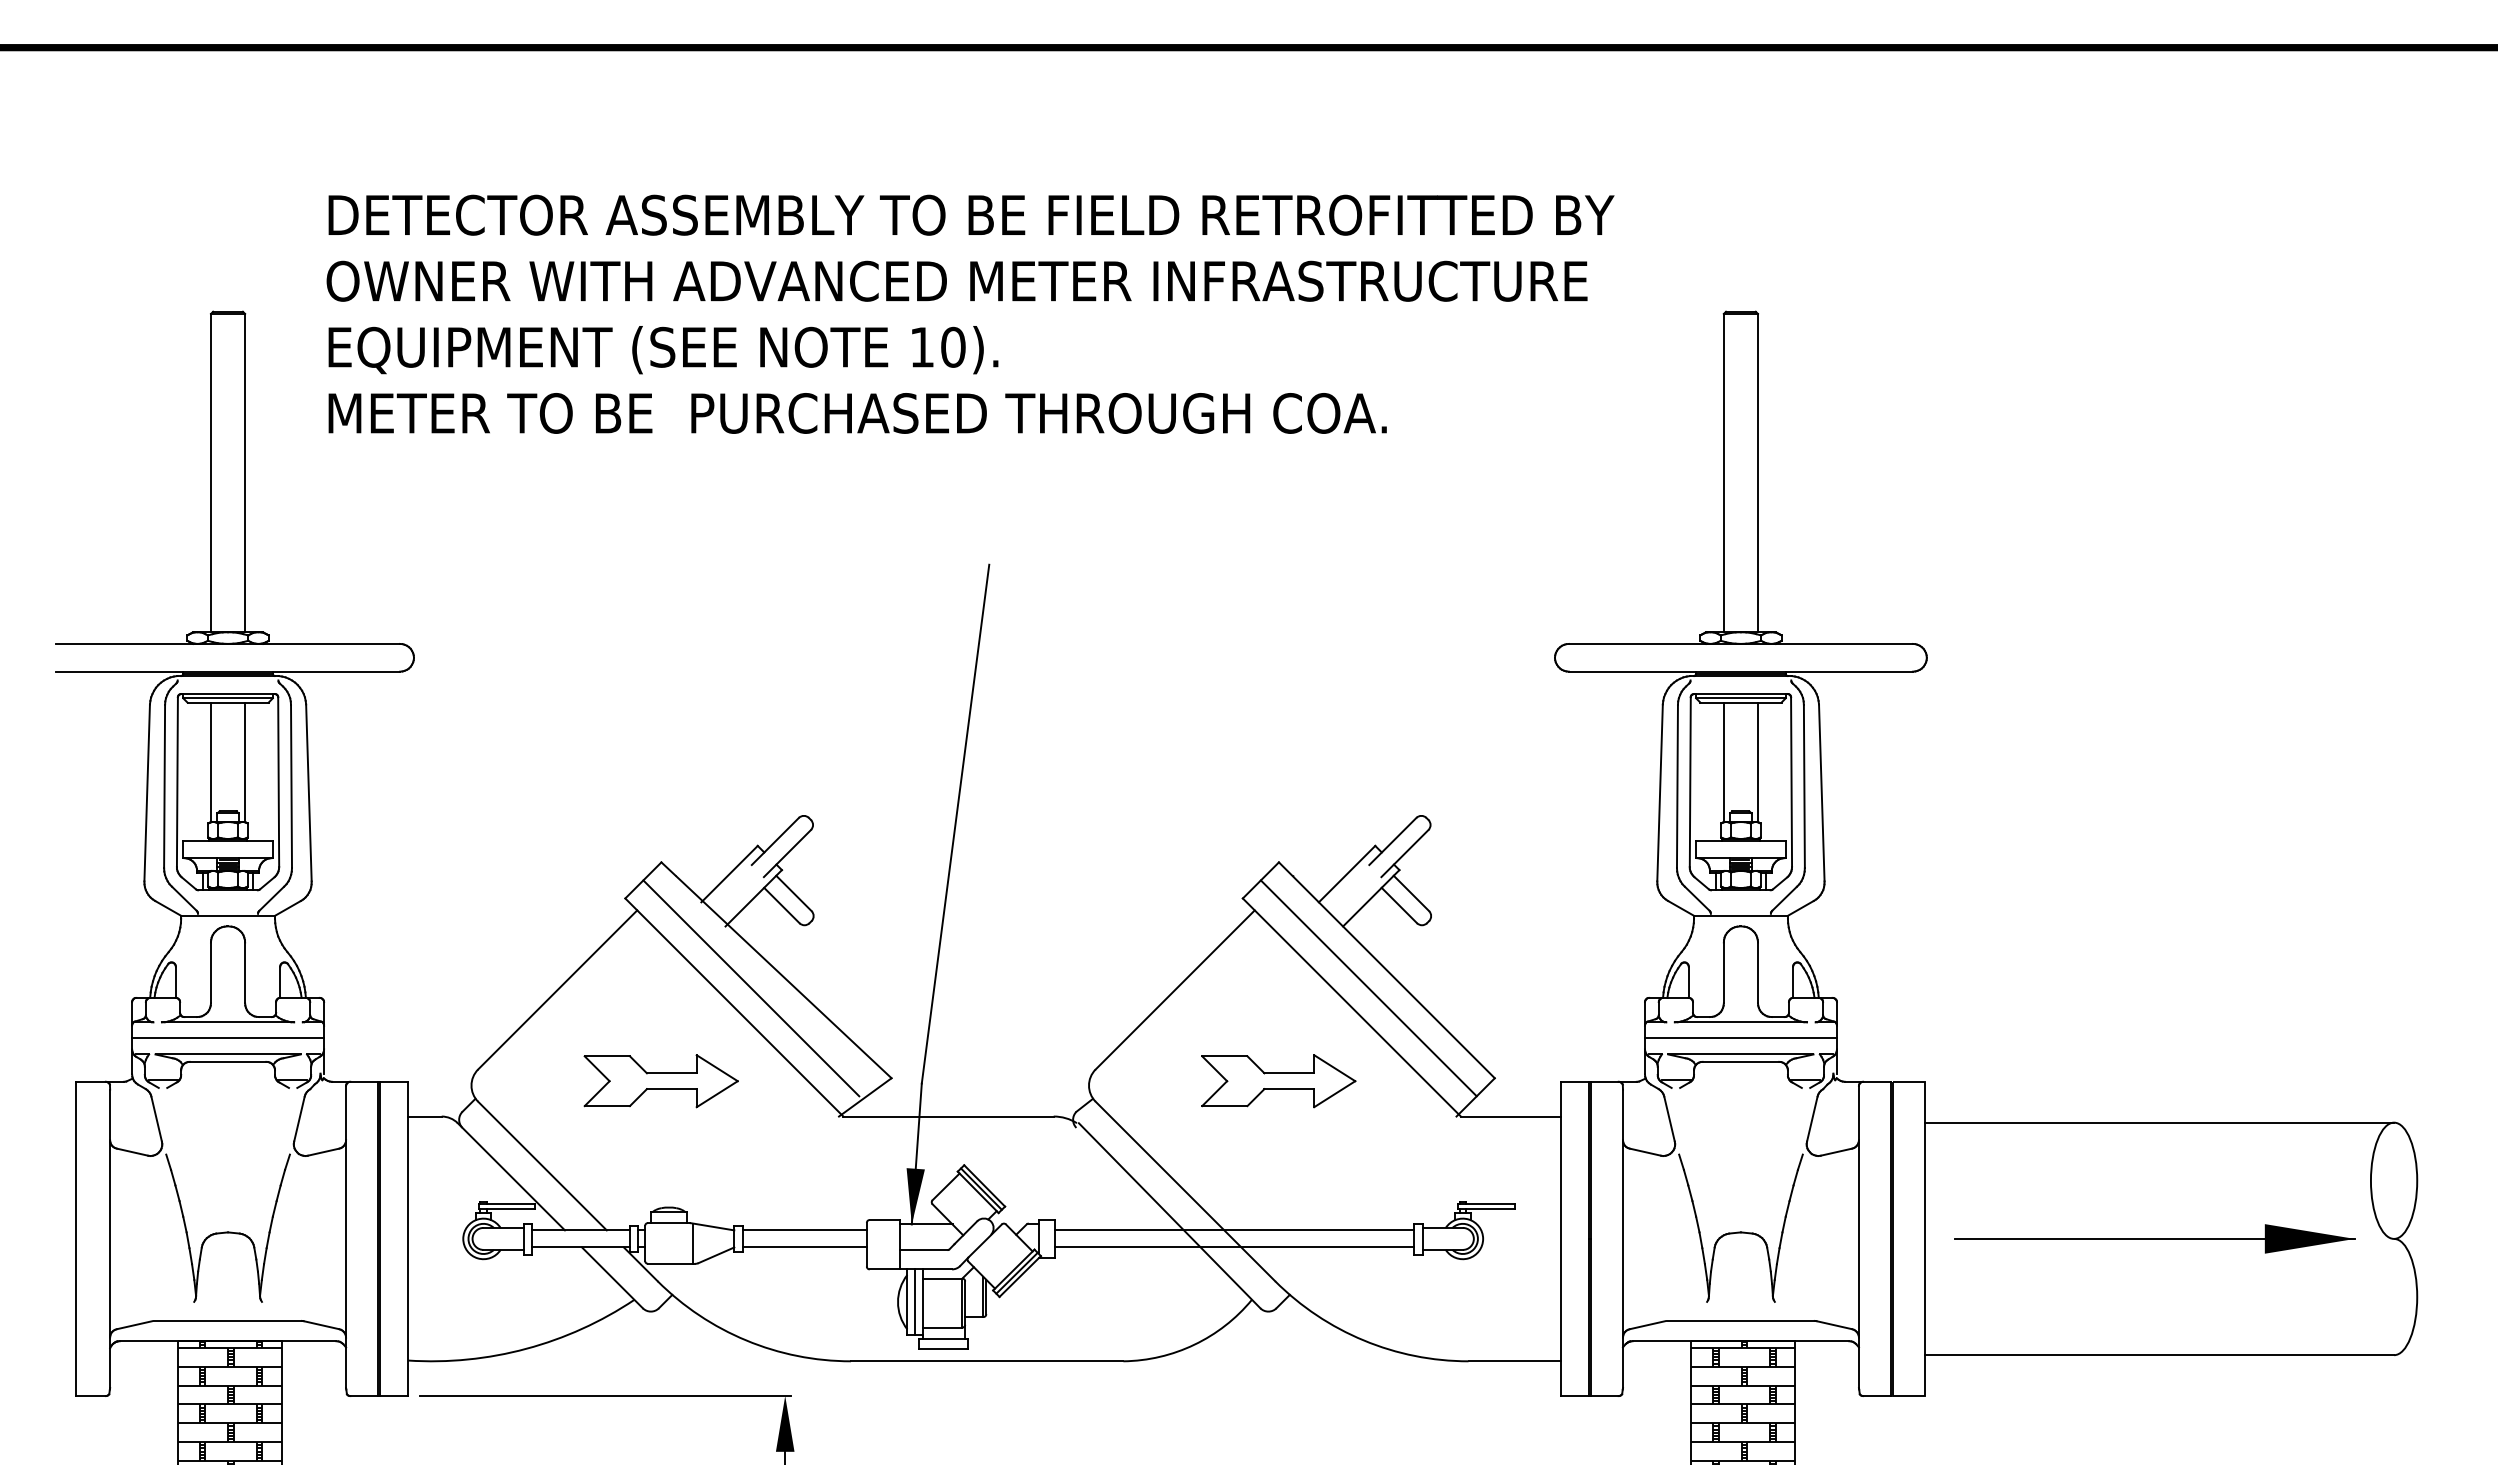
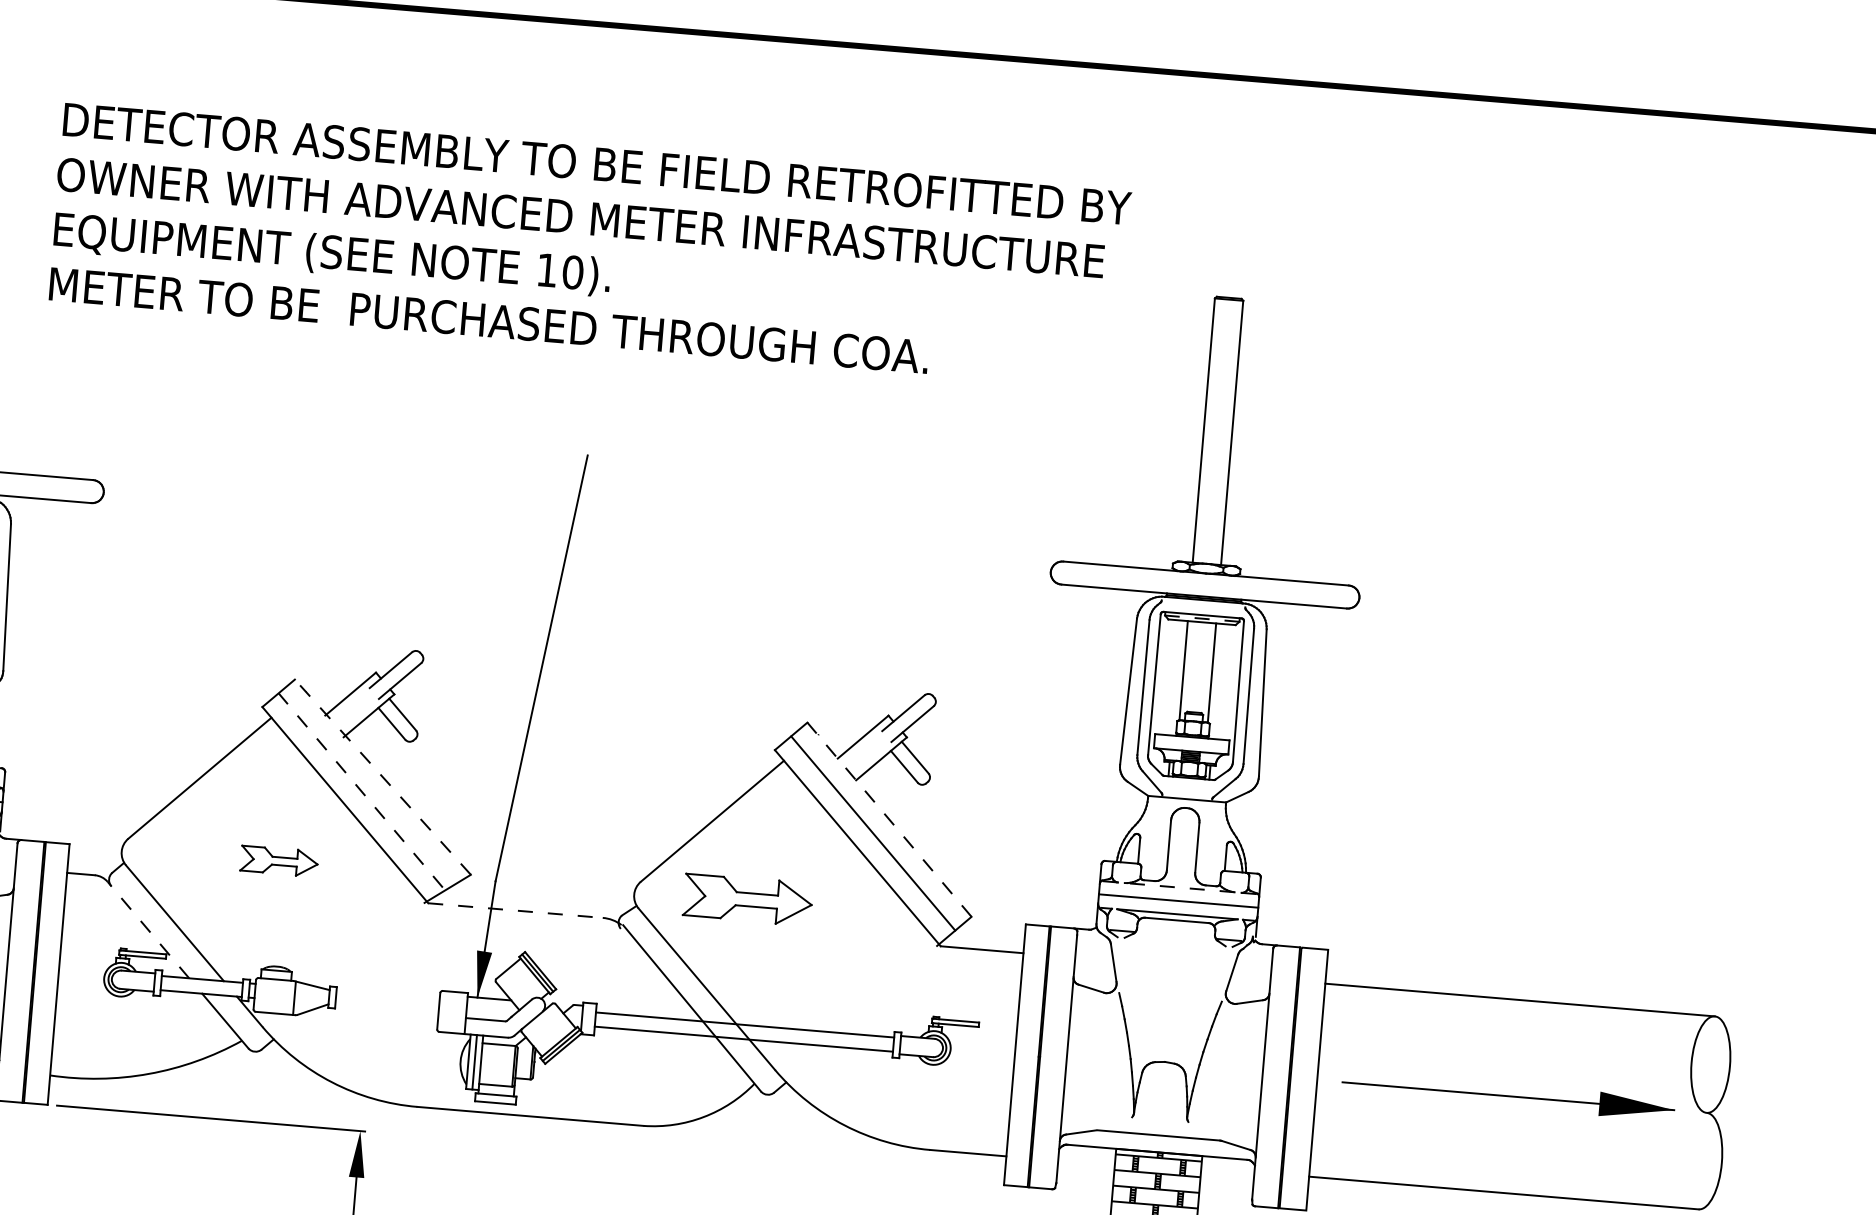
line: (1740, 698) -> (1201, 618), solid -> dashed
line: (776, 970) -> (382, 777), solid -> dashed
line: (1386, 970) -> (889, 819), solid -> dashed
line: (751, 988) -> (360, 790), solid -> dashed
line: (1740, 1022) -> (1179, 887), solid -> dashed
part: (660, 1081) -> (278, 861), size x0.6
part: (1278, 1081) -> (747, 899), moved
line: (949, 1116) -> (516, 910), solid -> dashed
line: (511, 1176) -> (148, 929), solid -> dashed
line: (804, 1230) -> (387, 995), removed
line: (804, 1247) -> (386, 1009), removed

